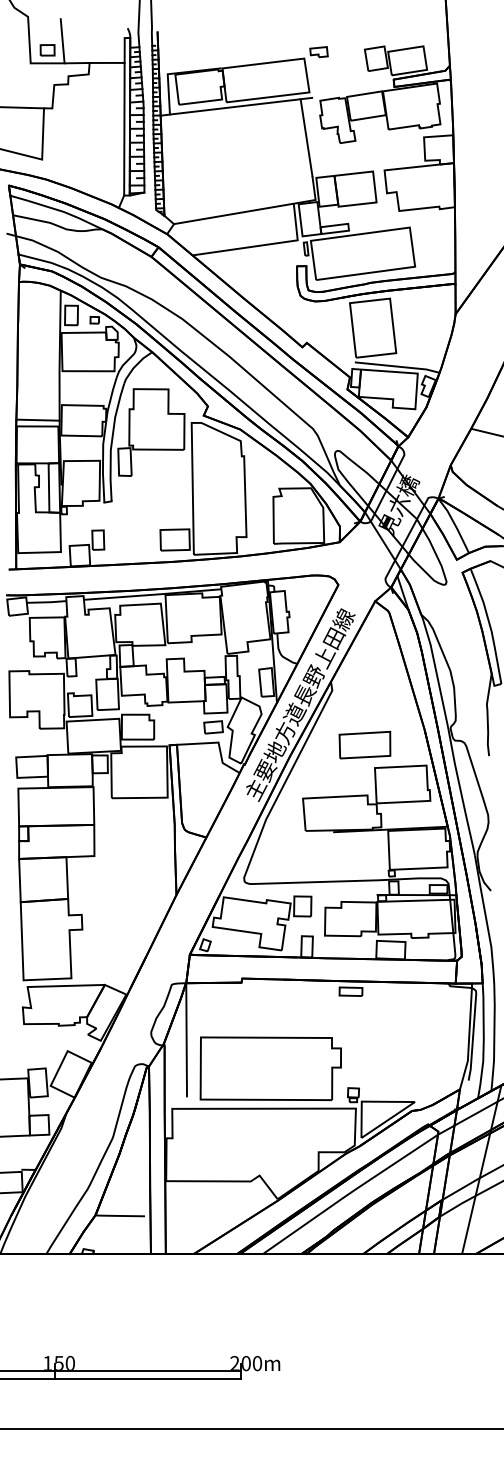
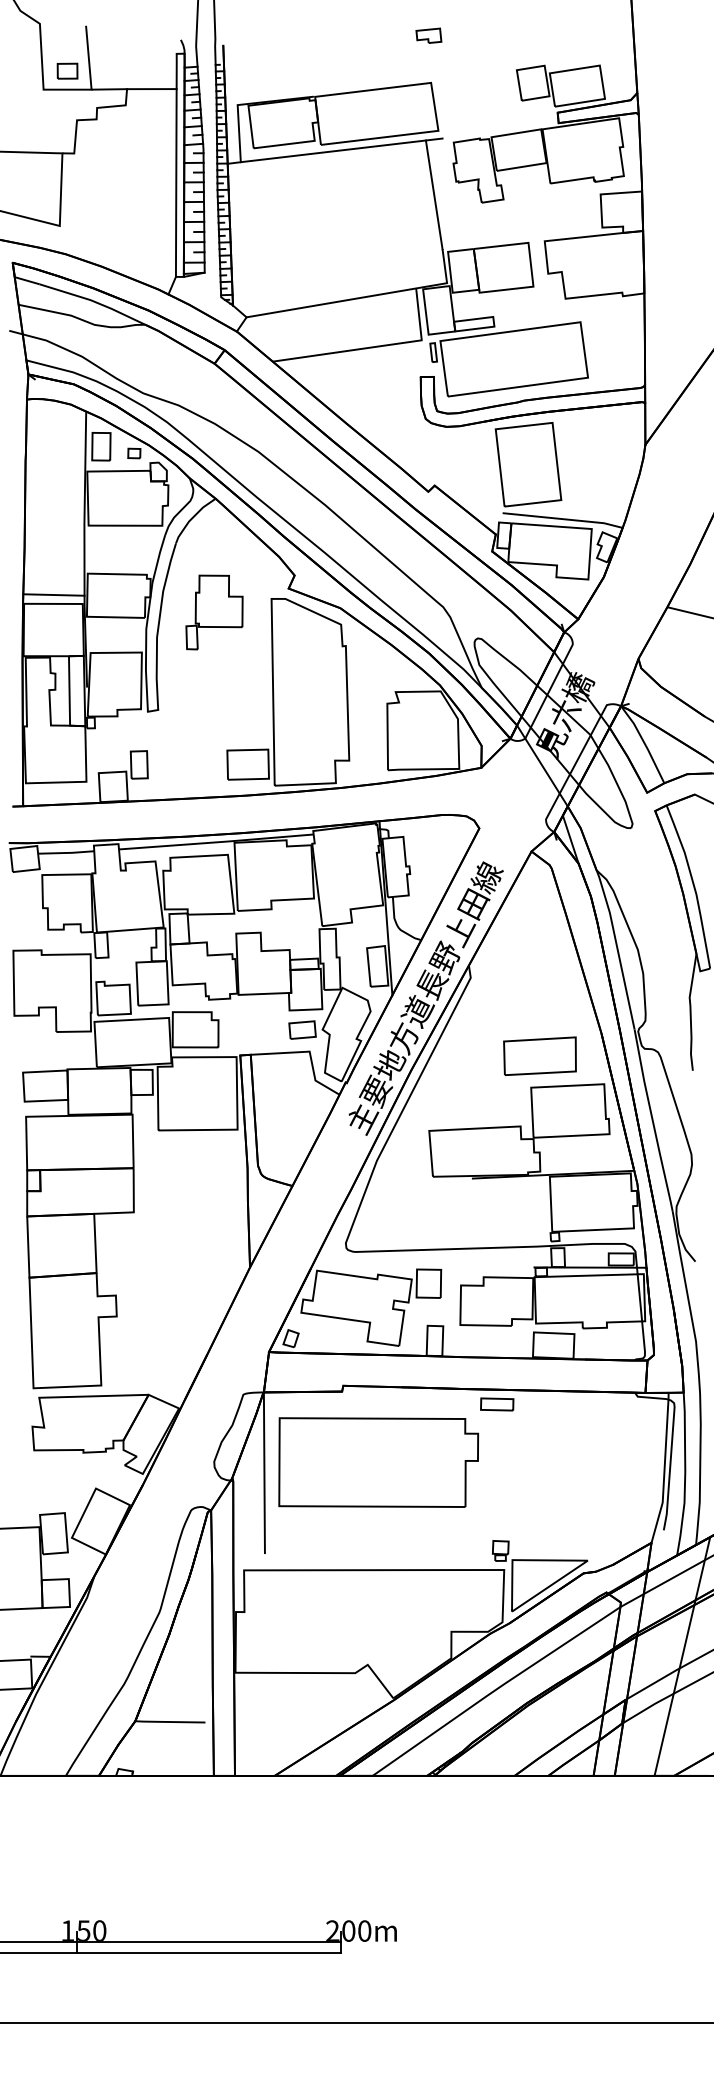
part: (318, 51) -> (428, 35), moved
part: (151, 432) -> (214, 612), size x0.6
part: (364, 744) -> (539, 1055), moved
part: (270, 1068) -> (378, 1462), moved

